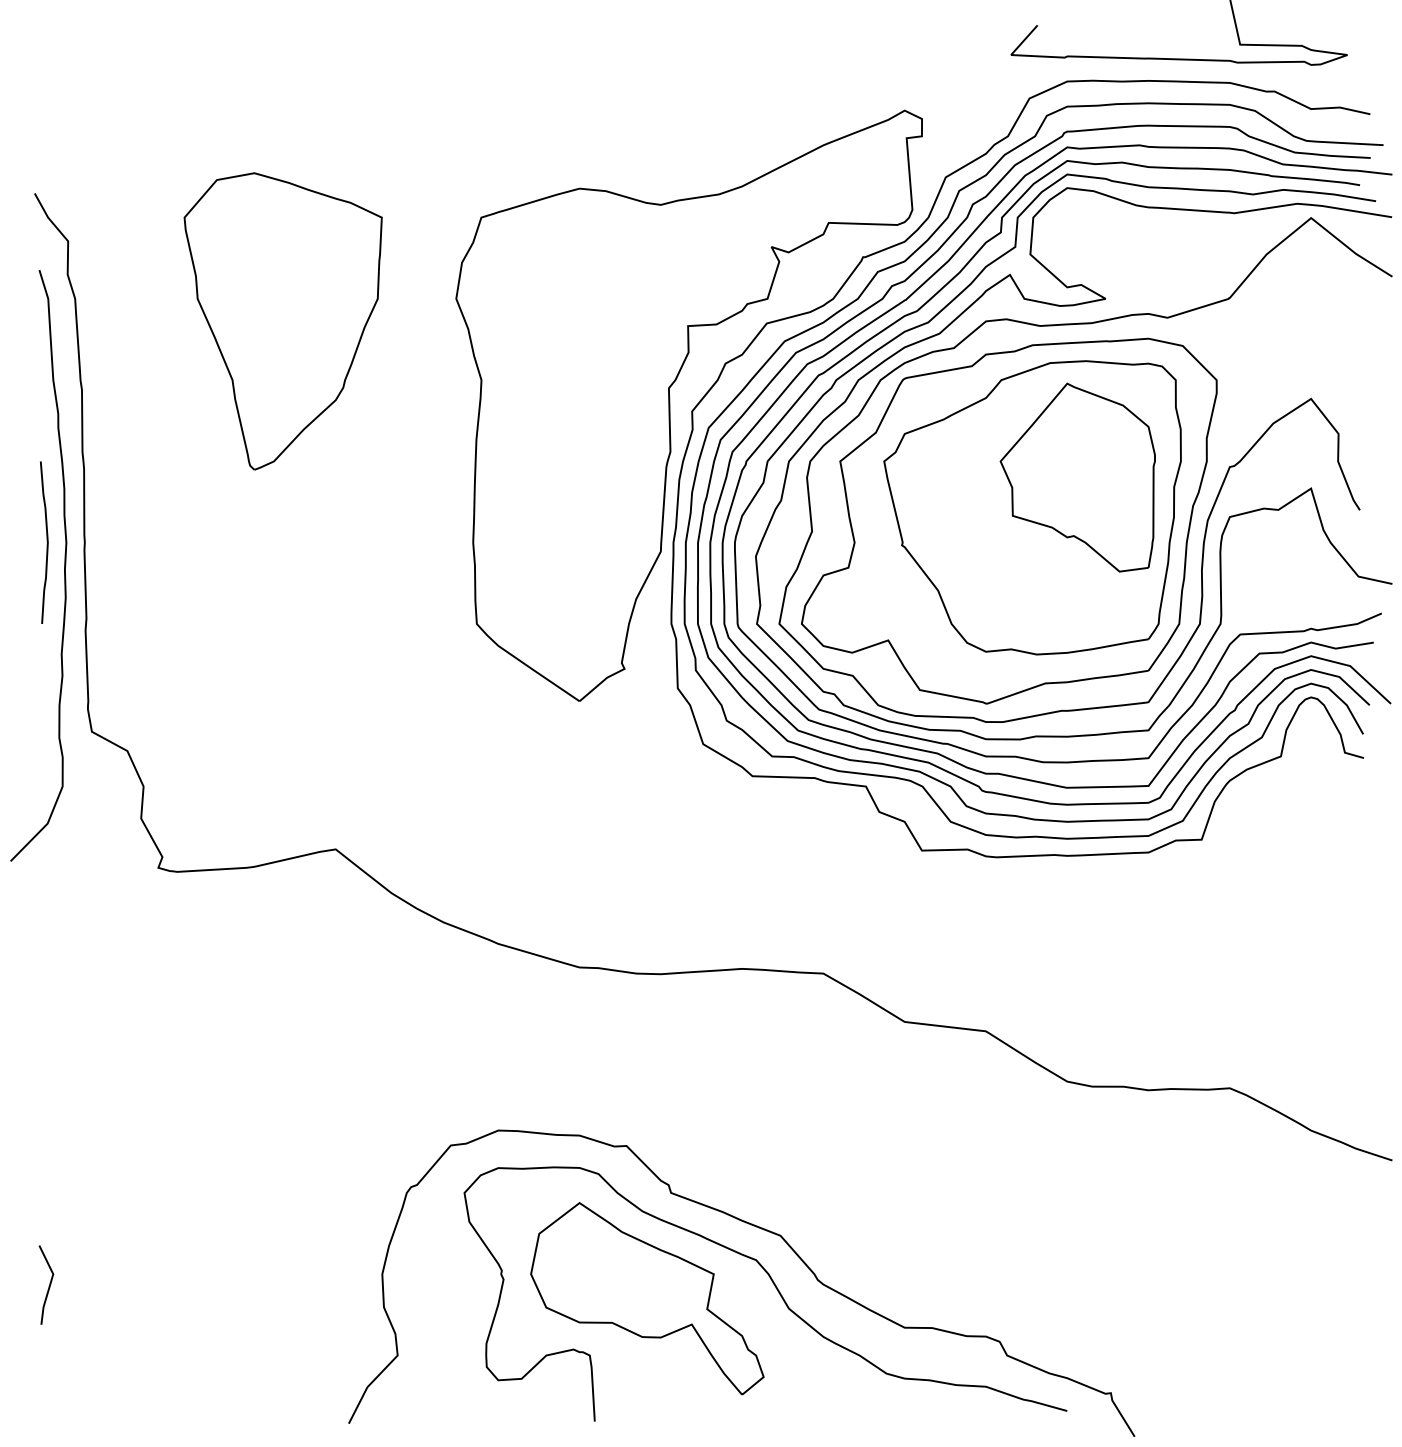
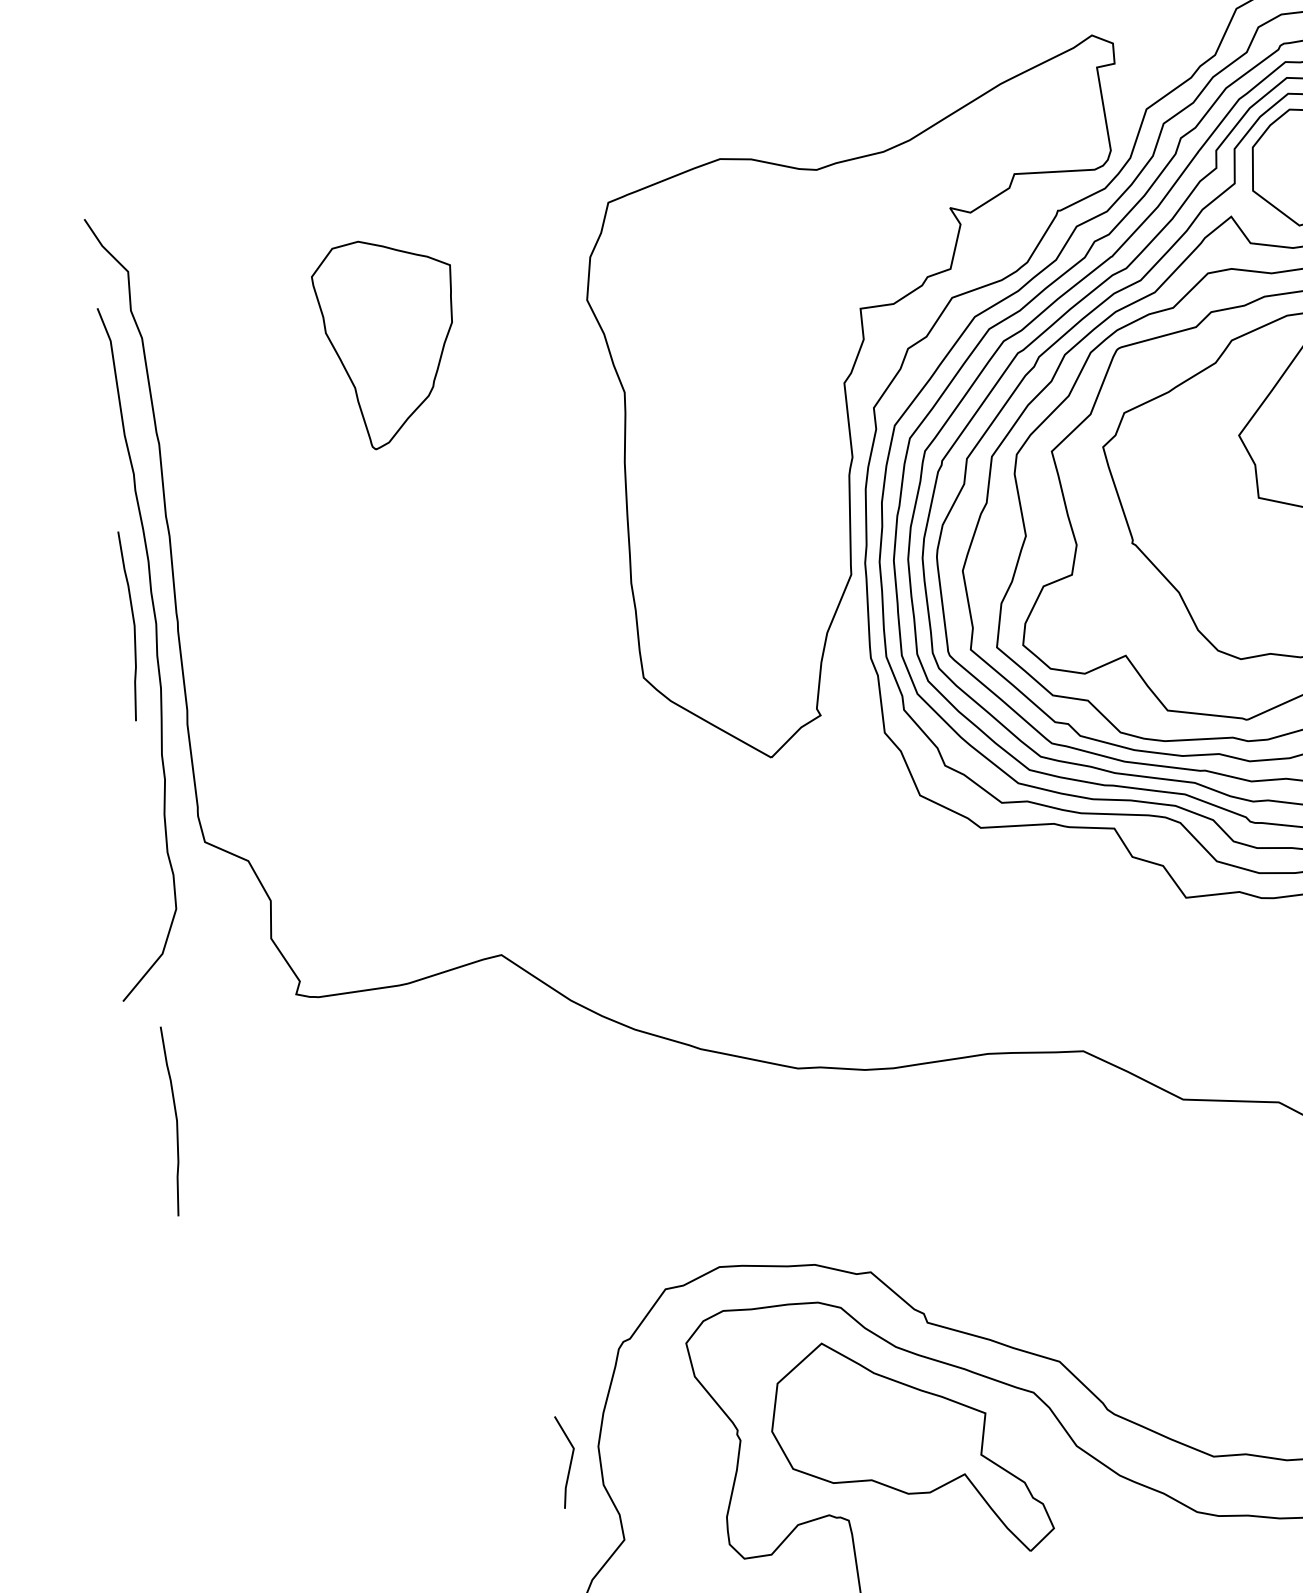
part: (282, 321) -> (386, 343), size x0.6
curve: (46, 965) -> (175, 1119), added
line: (48, 1286) -> (569, 1463), moved

